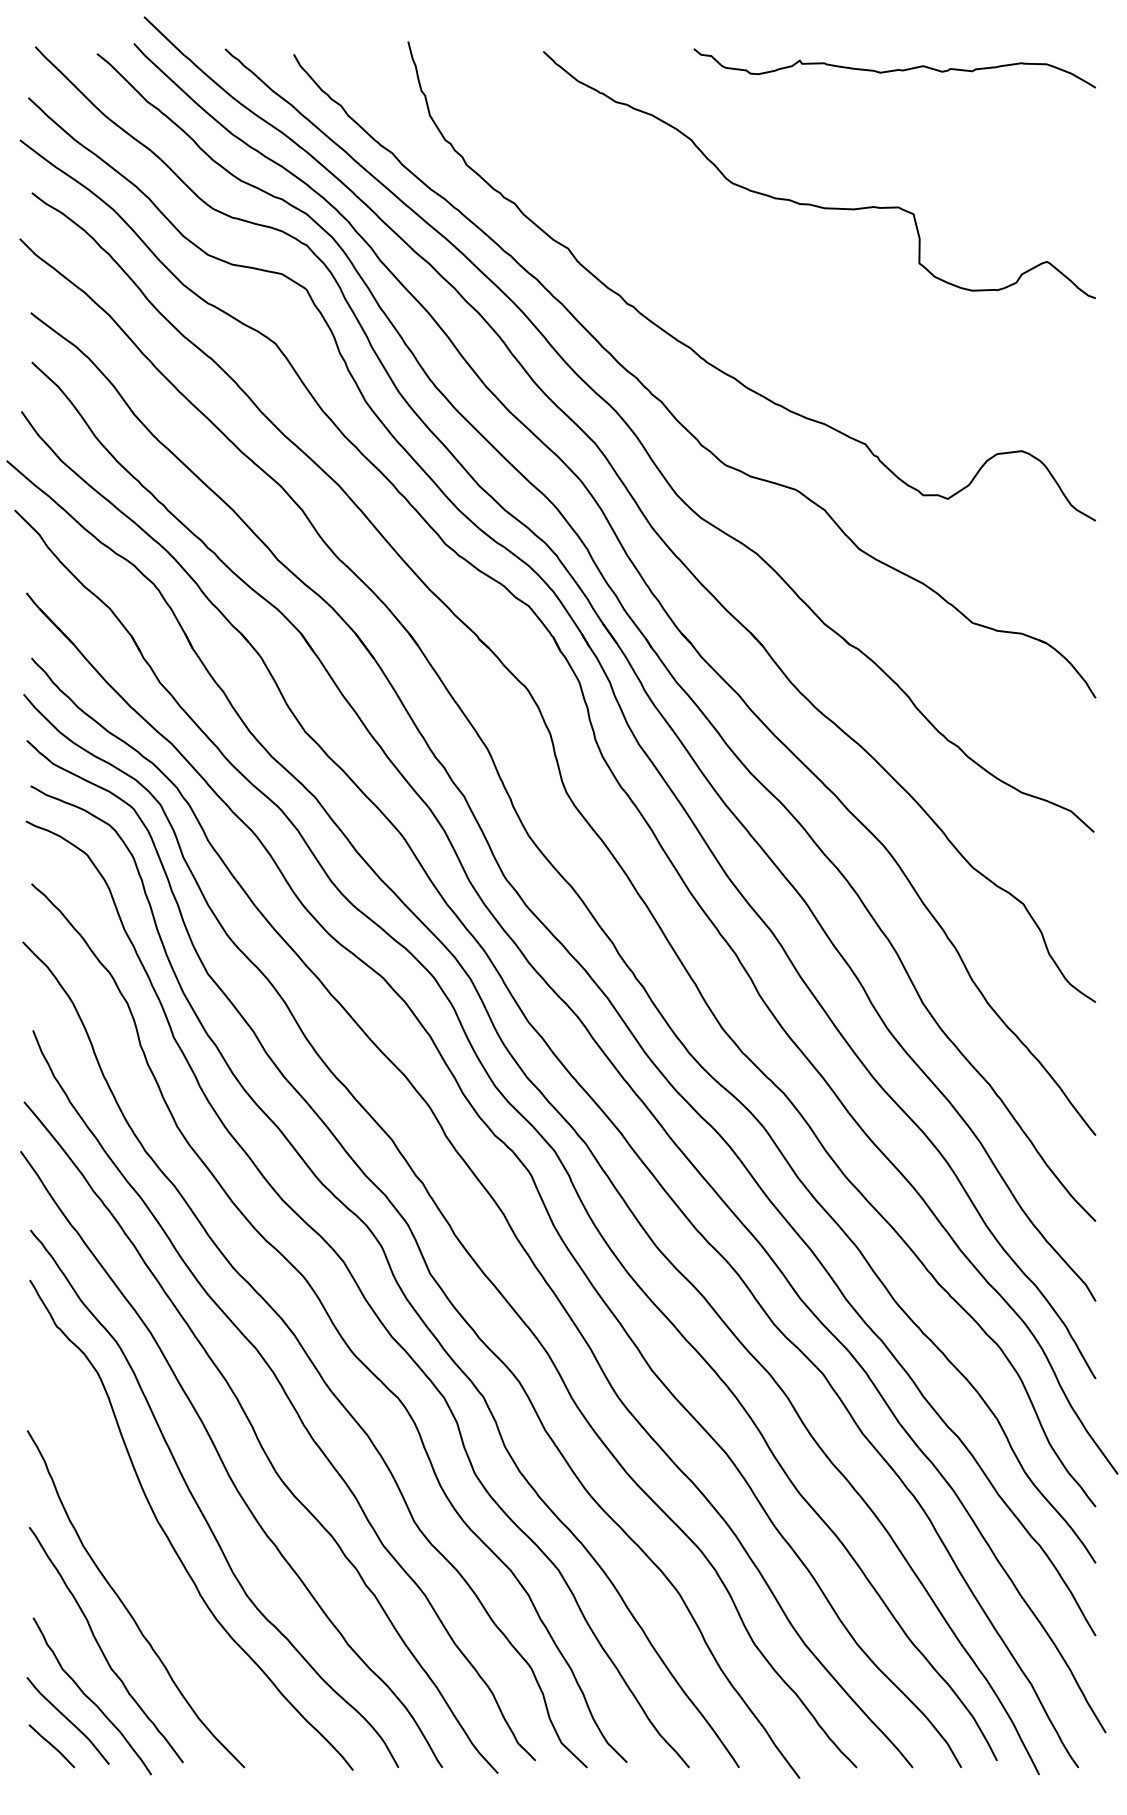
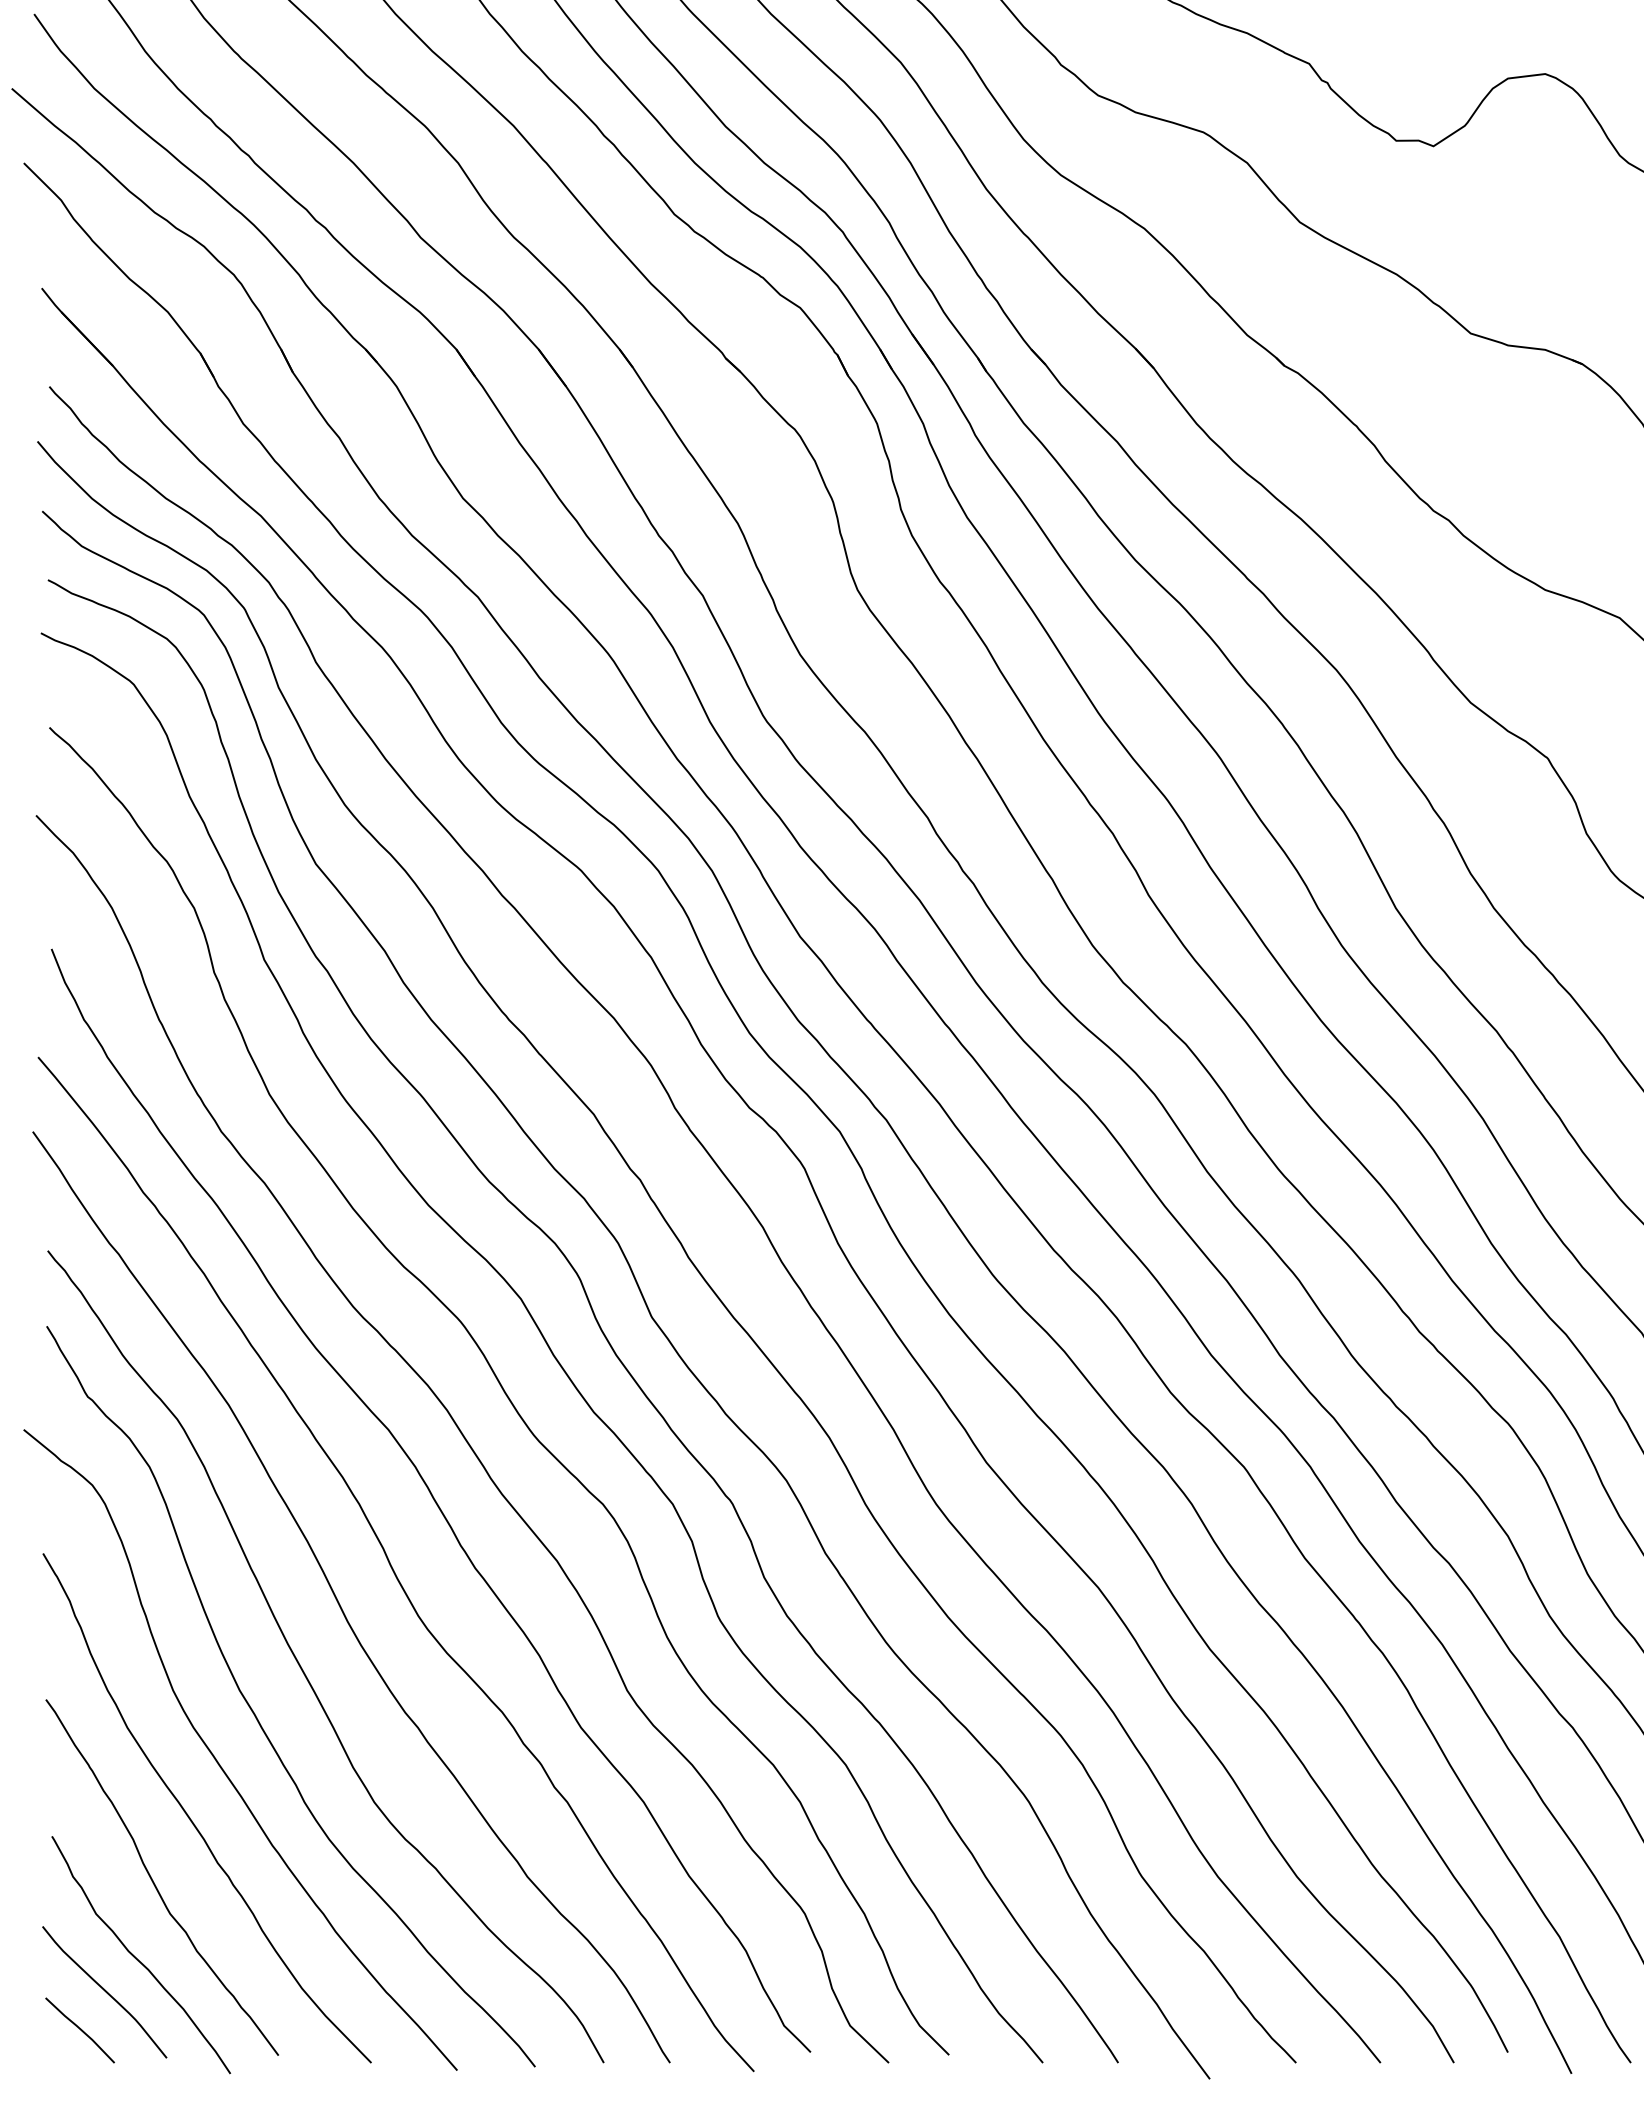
curve: (145, 1570) -> (221, 1764), added

